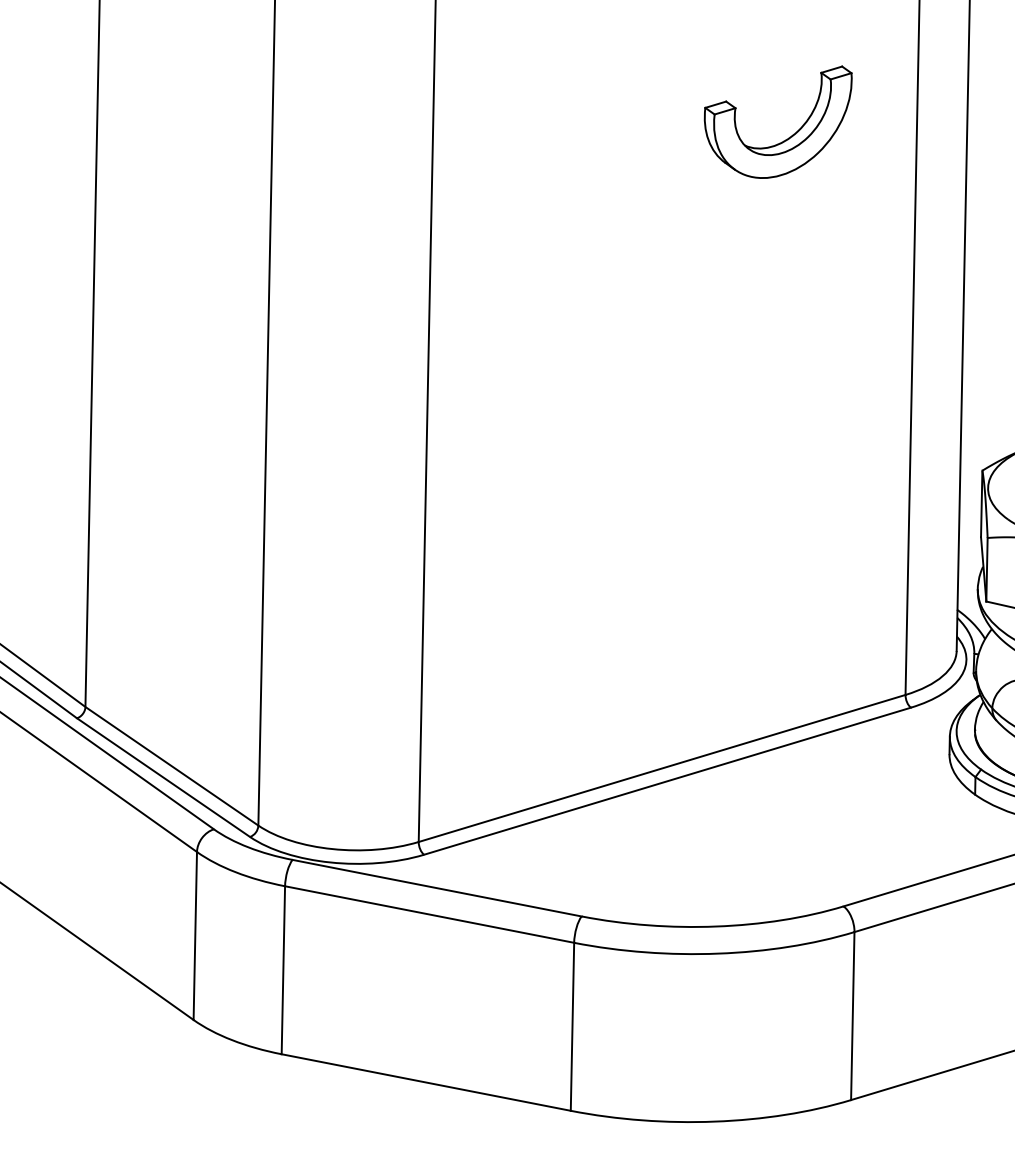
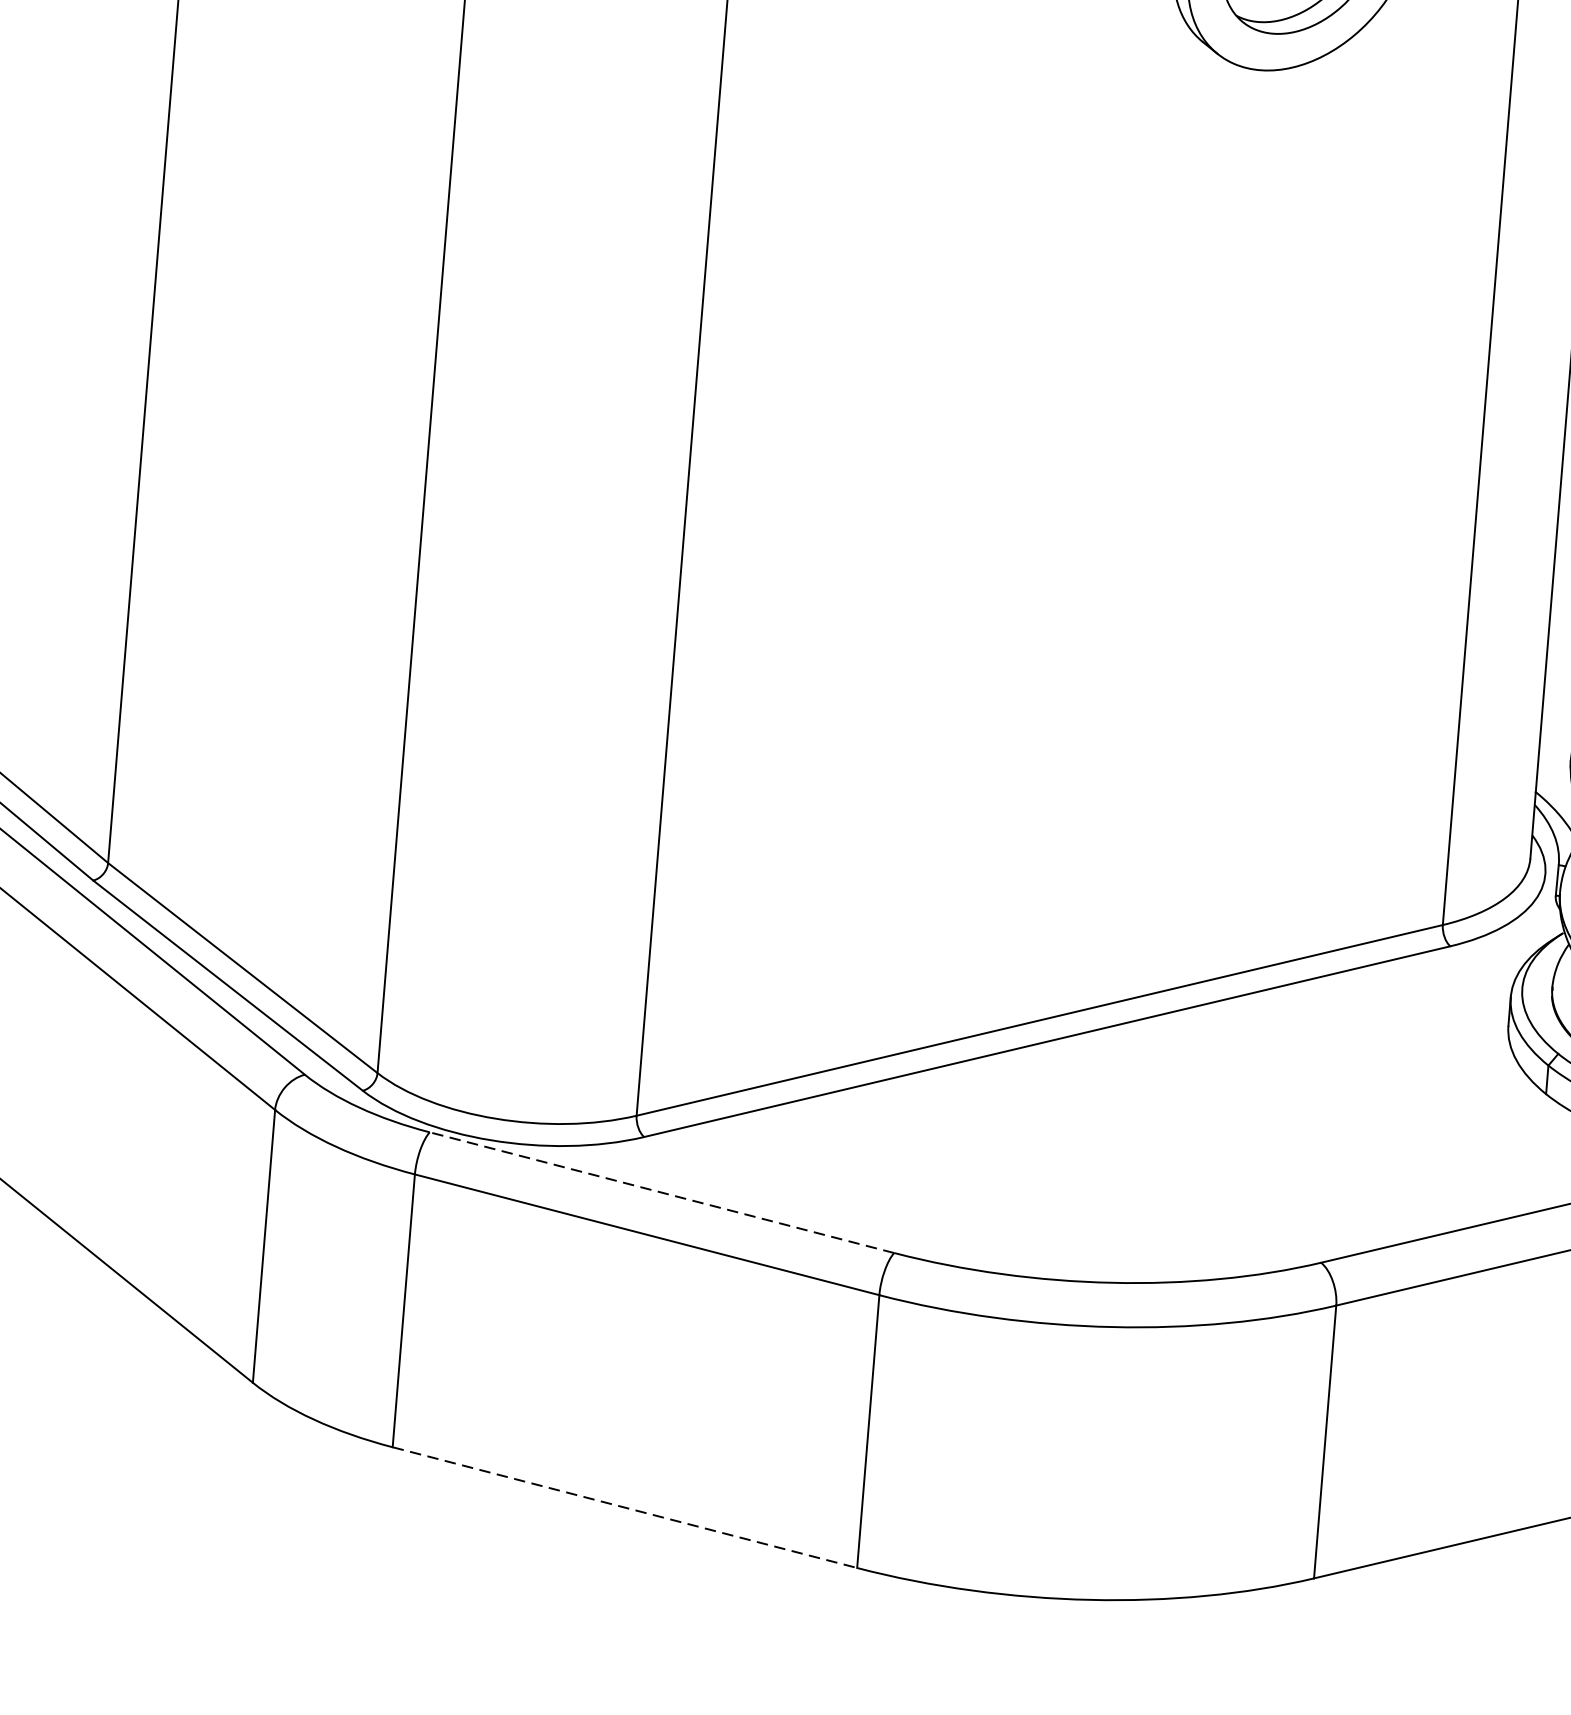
line: (436, 888) -> (660, 1193), solid -> dashed
line: (426, 1082) -> (625, 1507), solid -> dashed

